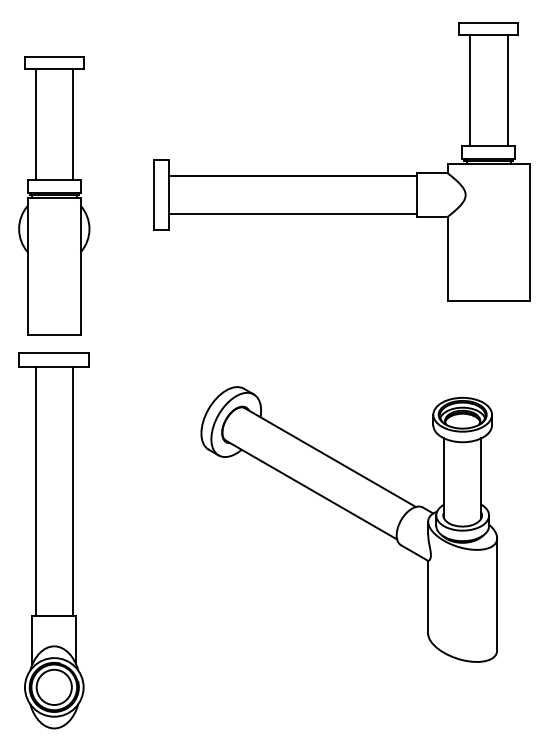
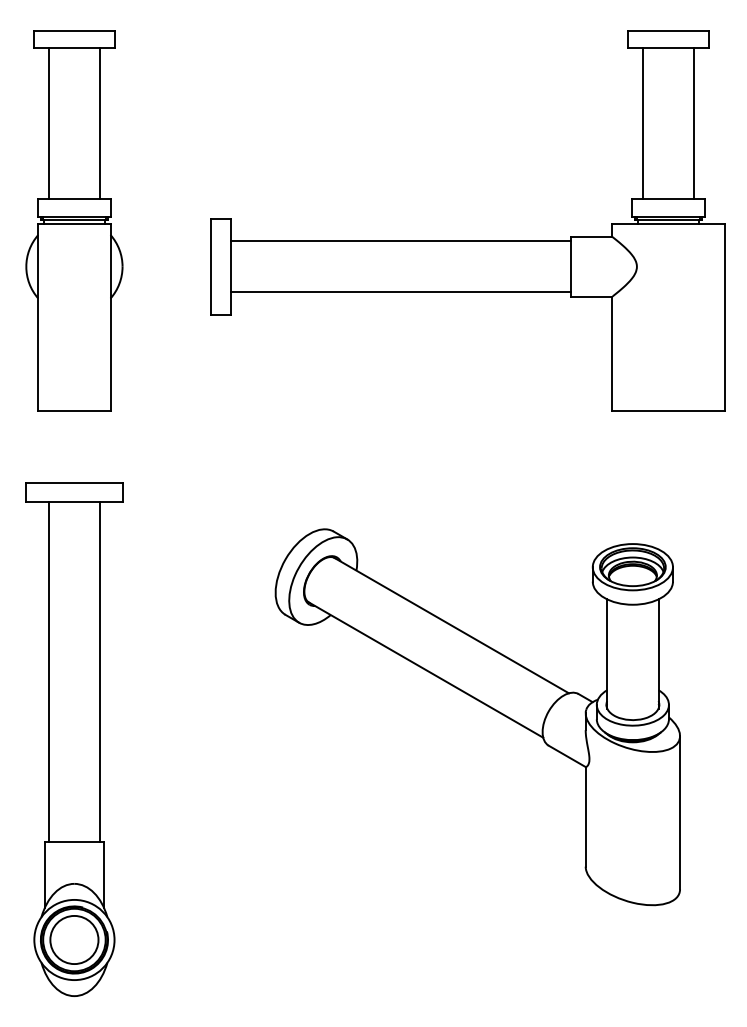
part: (54, 195) -> (74, 220), moved

